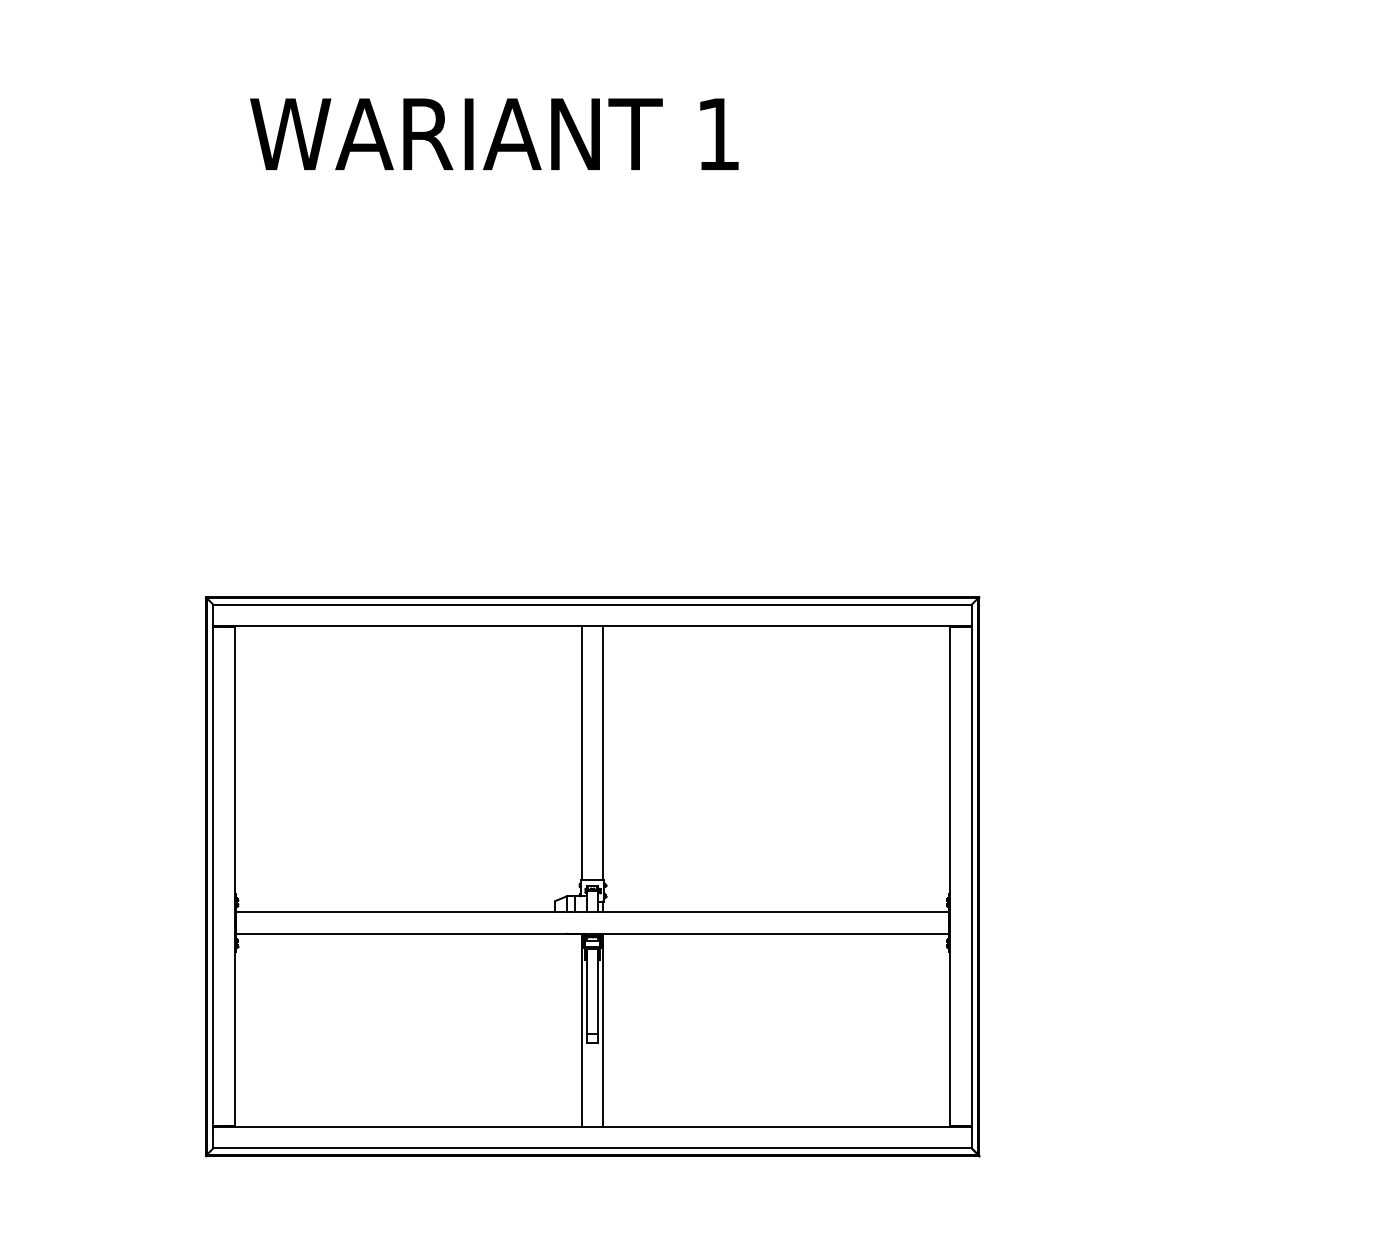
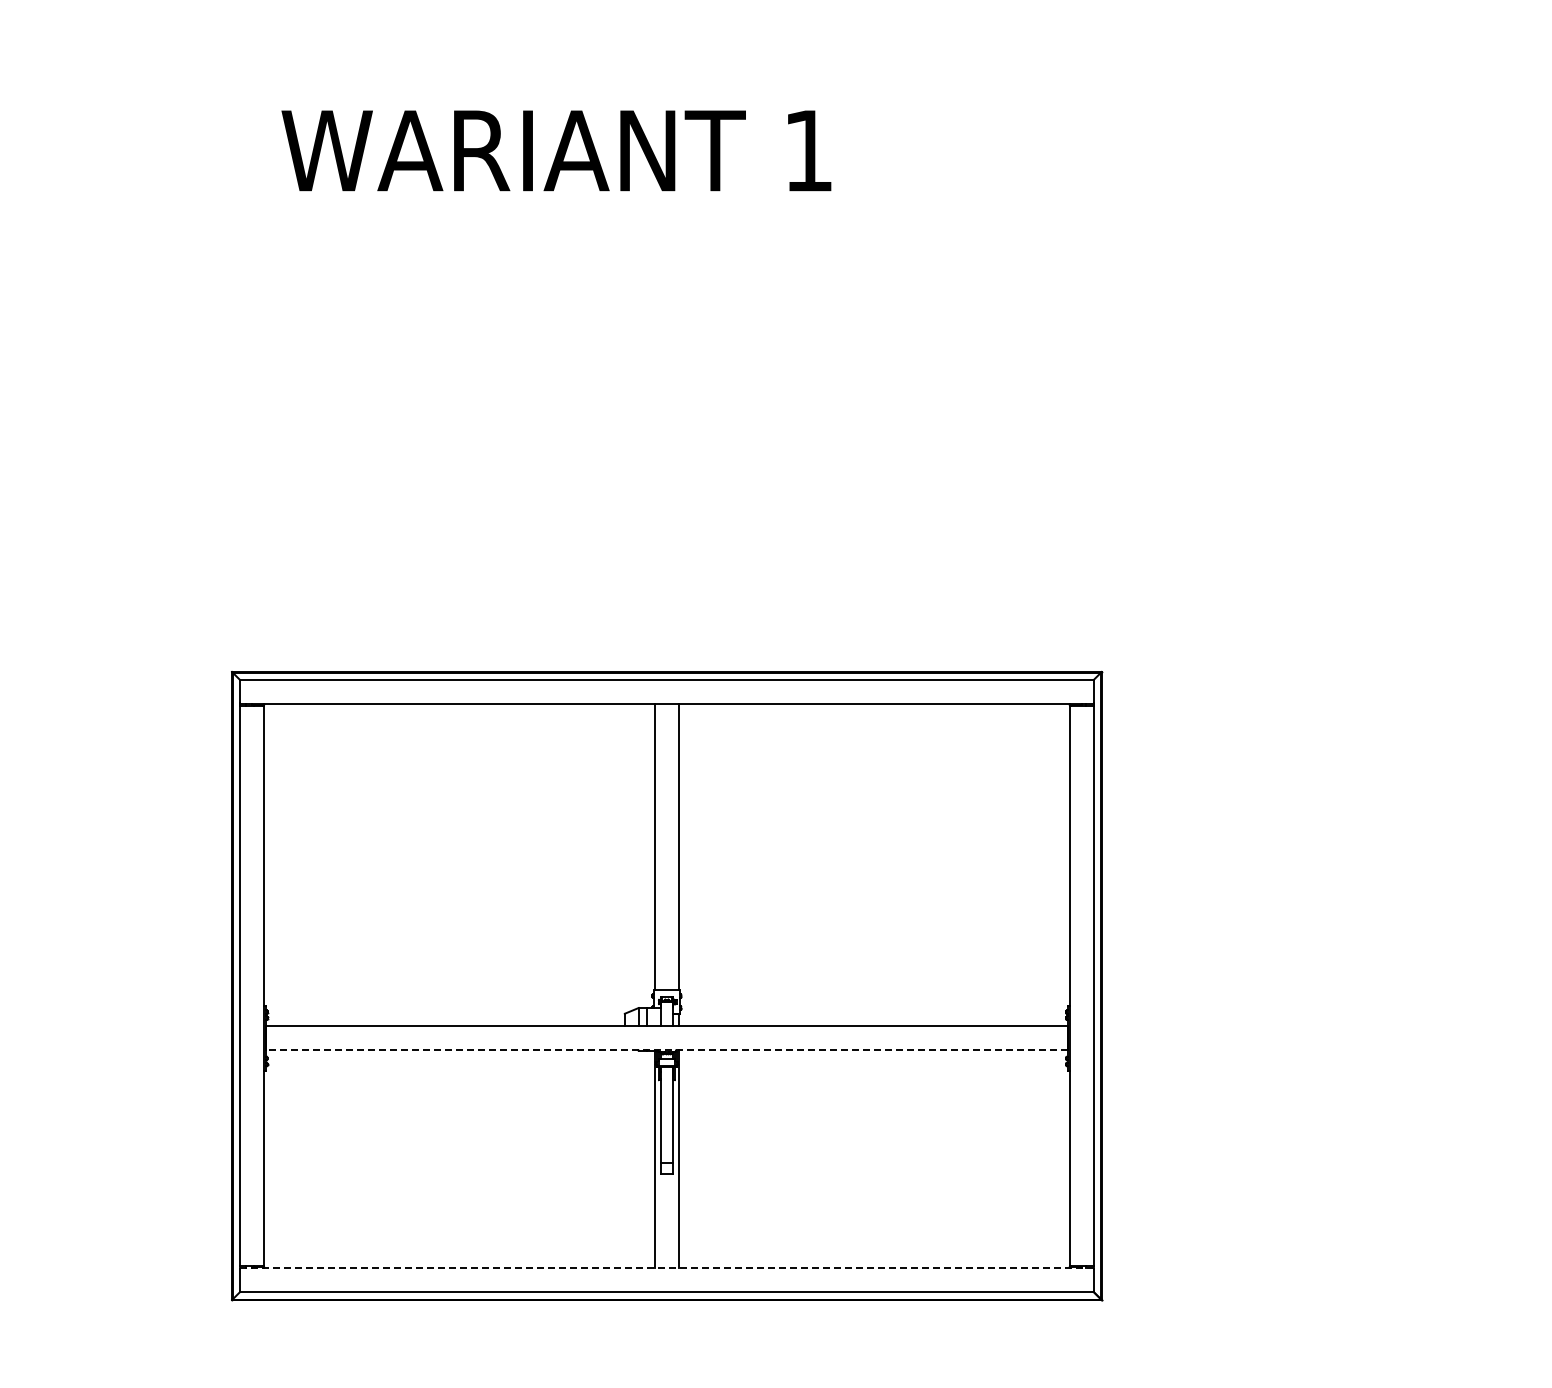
line: (592, 933) -> (666, 1050), solid -> dashed
line: (592, 1126) -> (666, 1267), solid -> dashed

